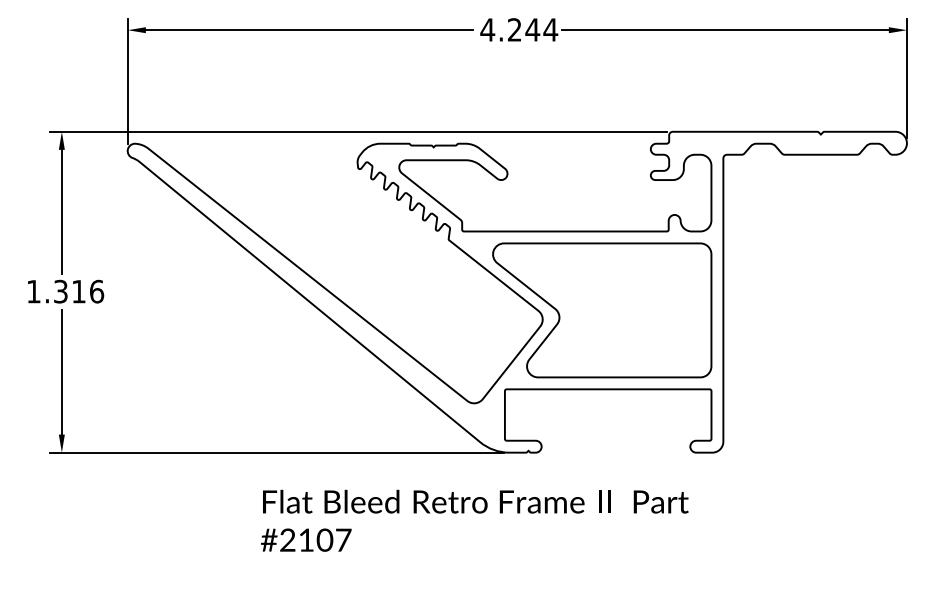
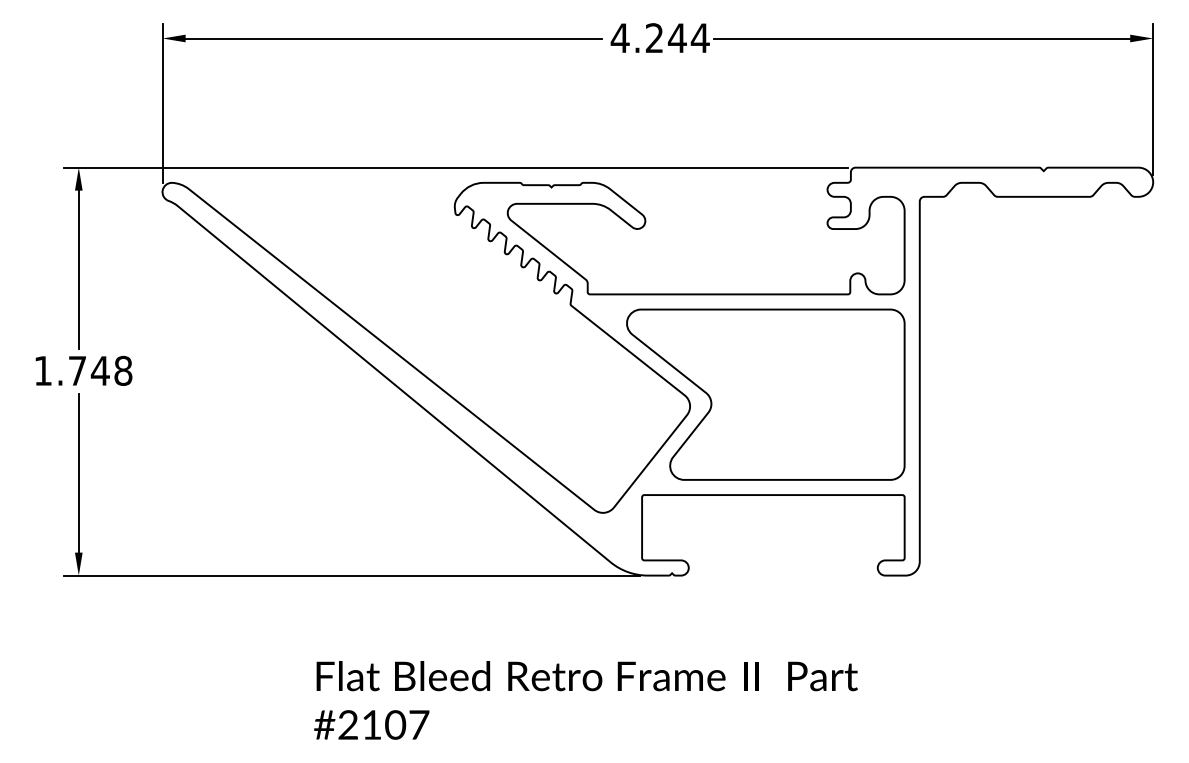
text: (79, 291) -> (101, 370), 1.316 -> 1.748
text: (474, 520) -> (585, 699), moved

